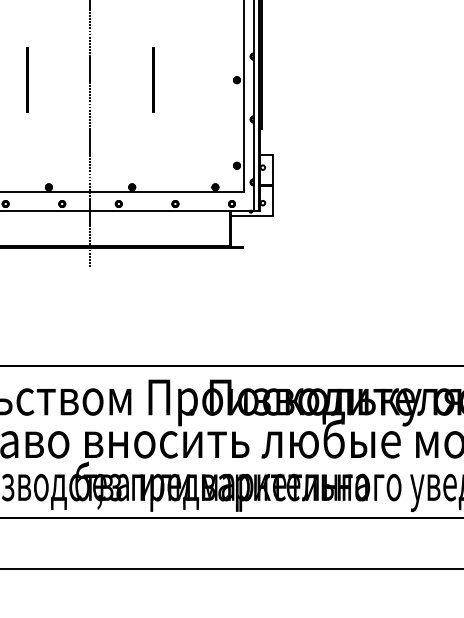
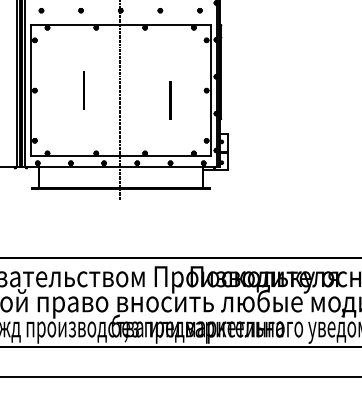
line: (153, 80) -> (170, 100), moved

